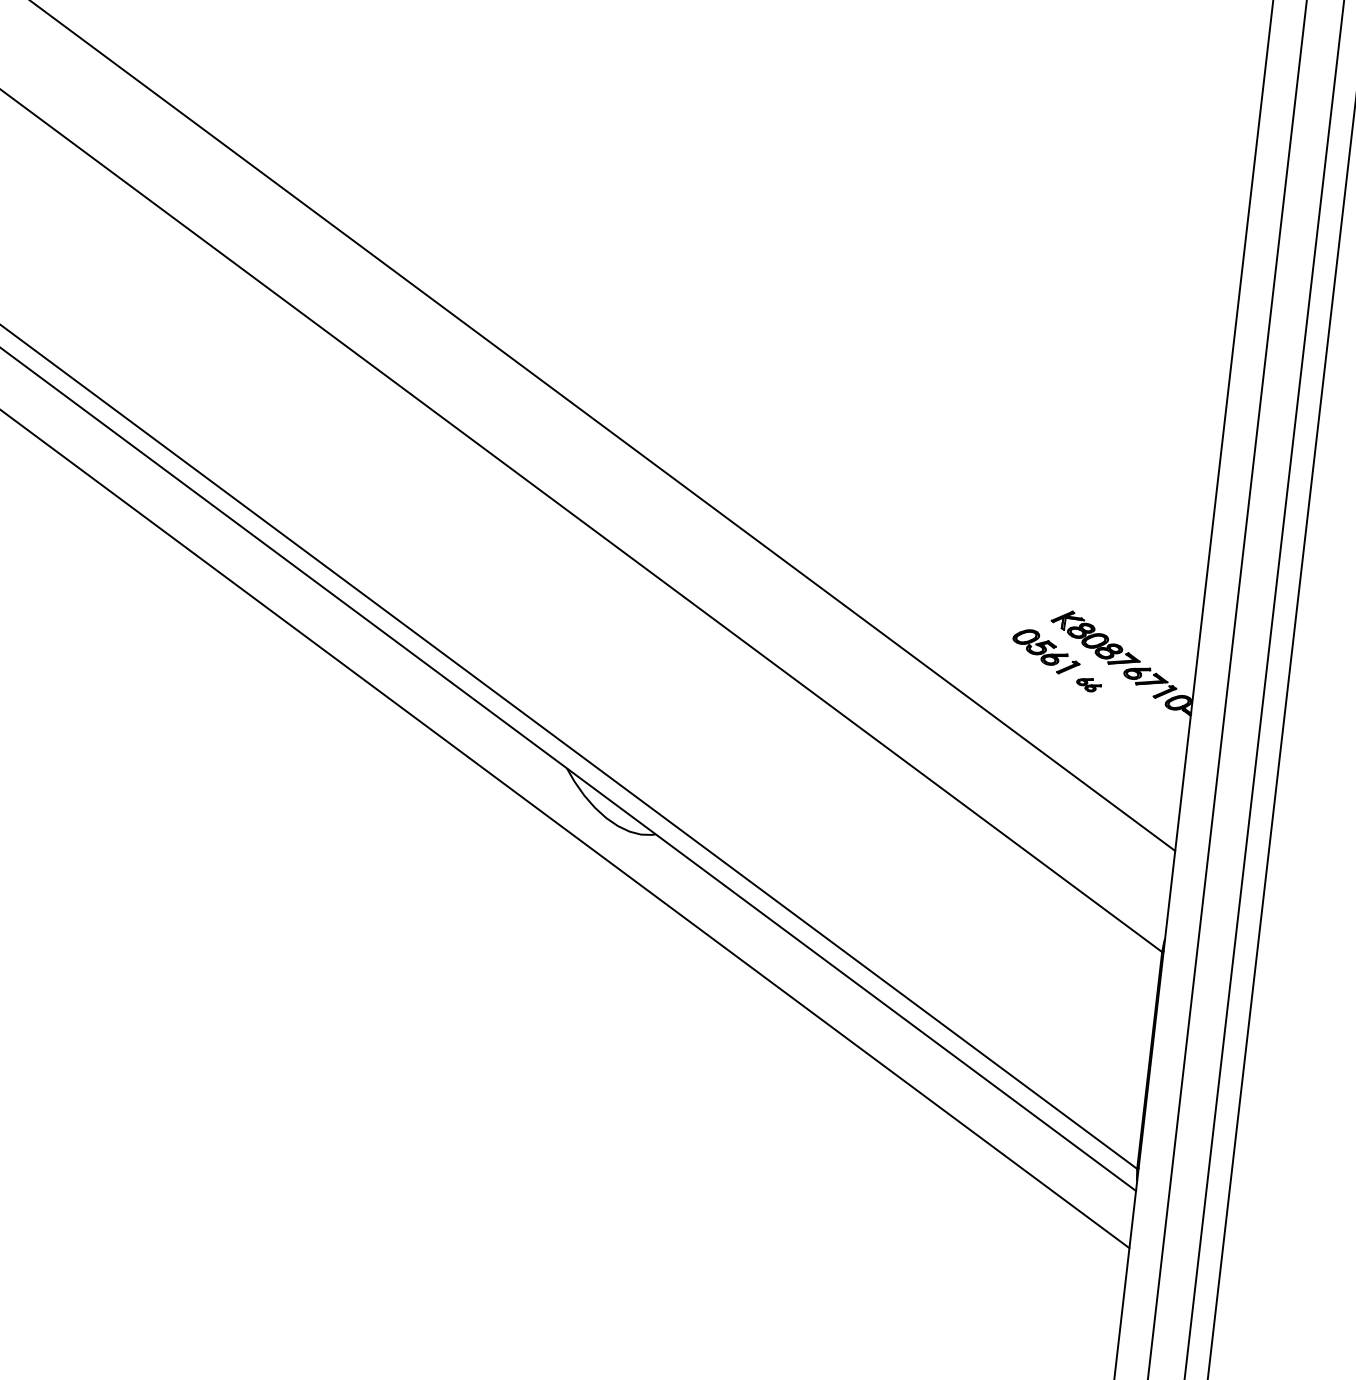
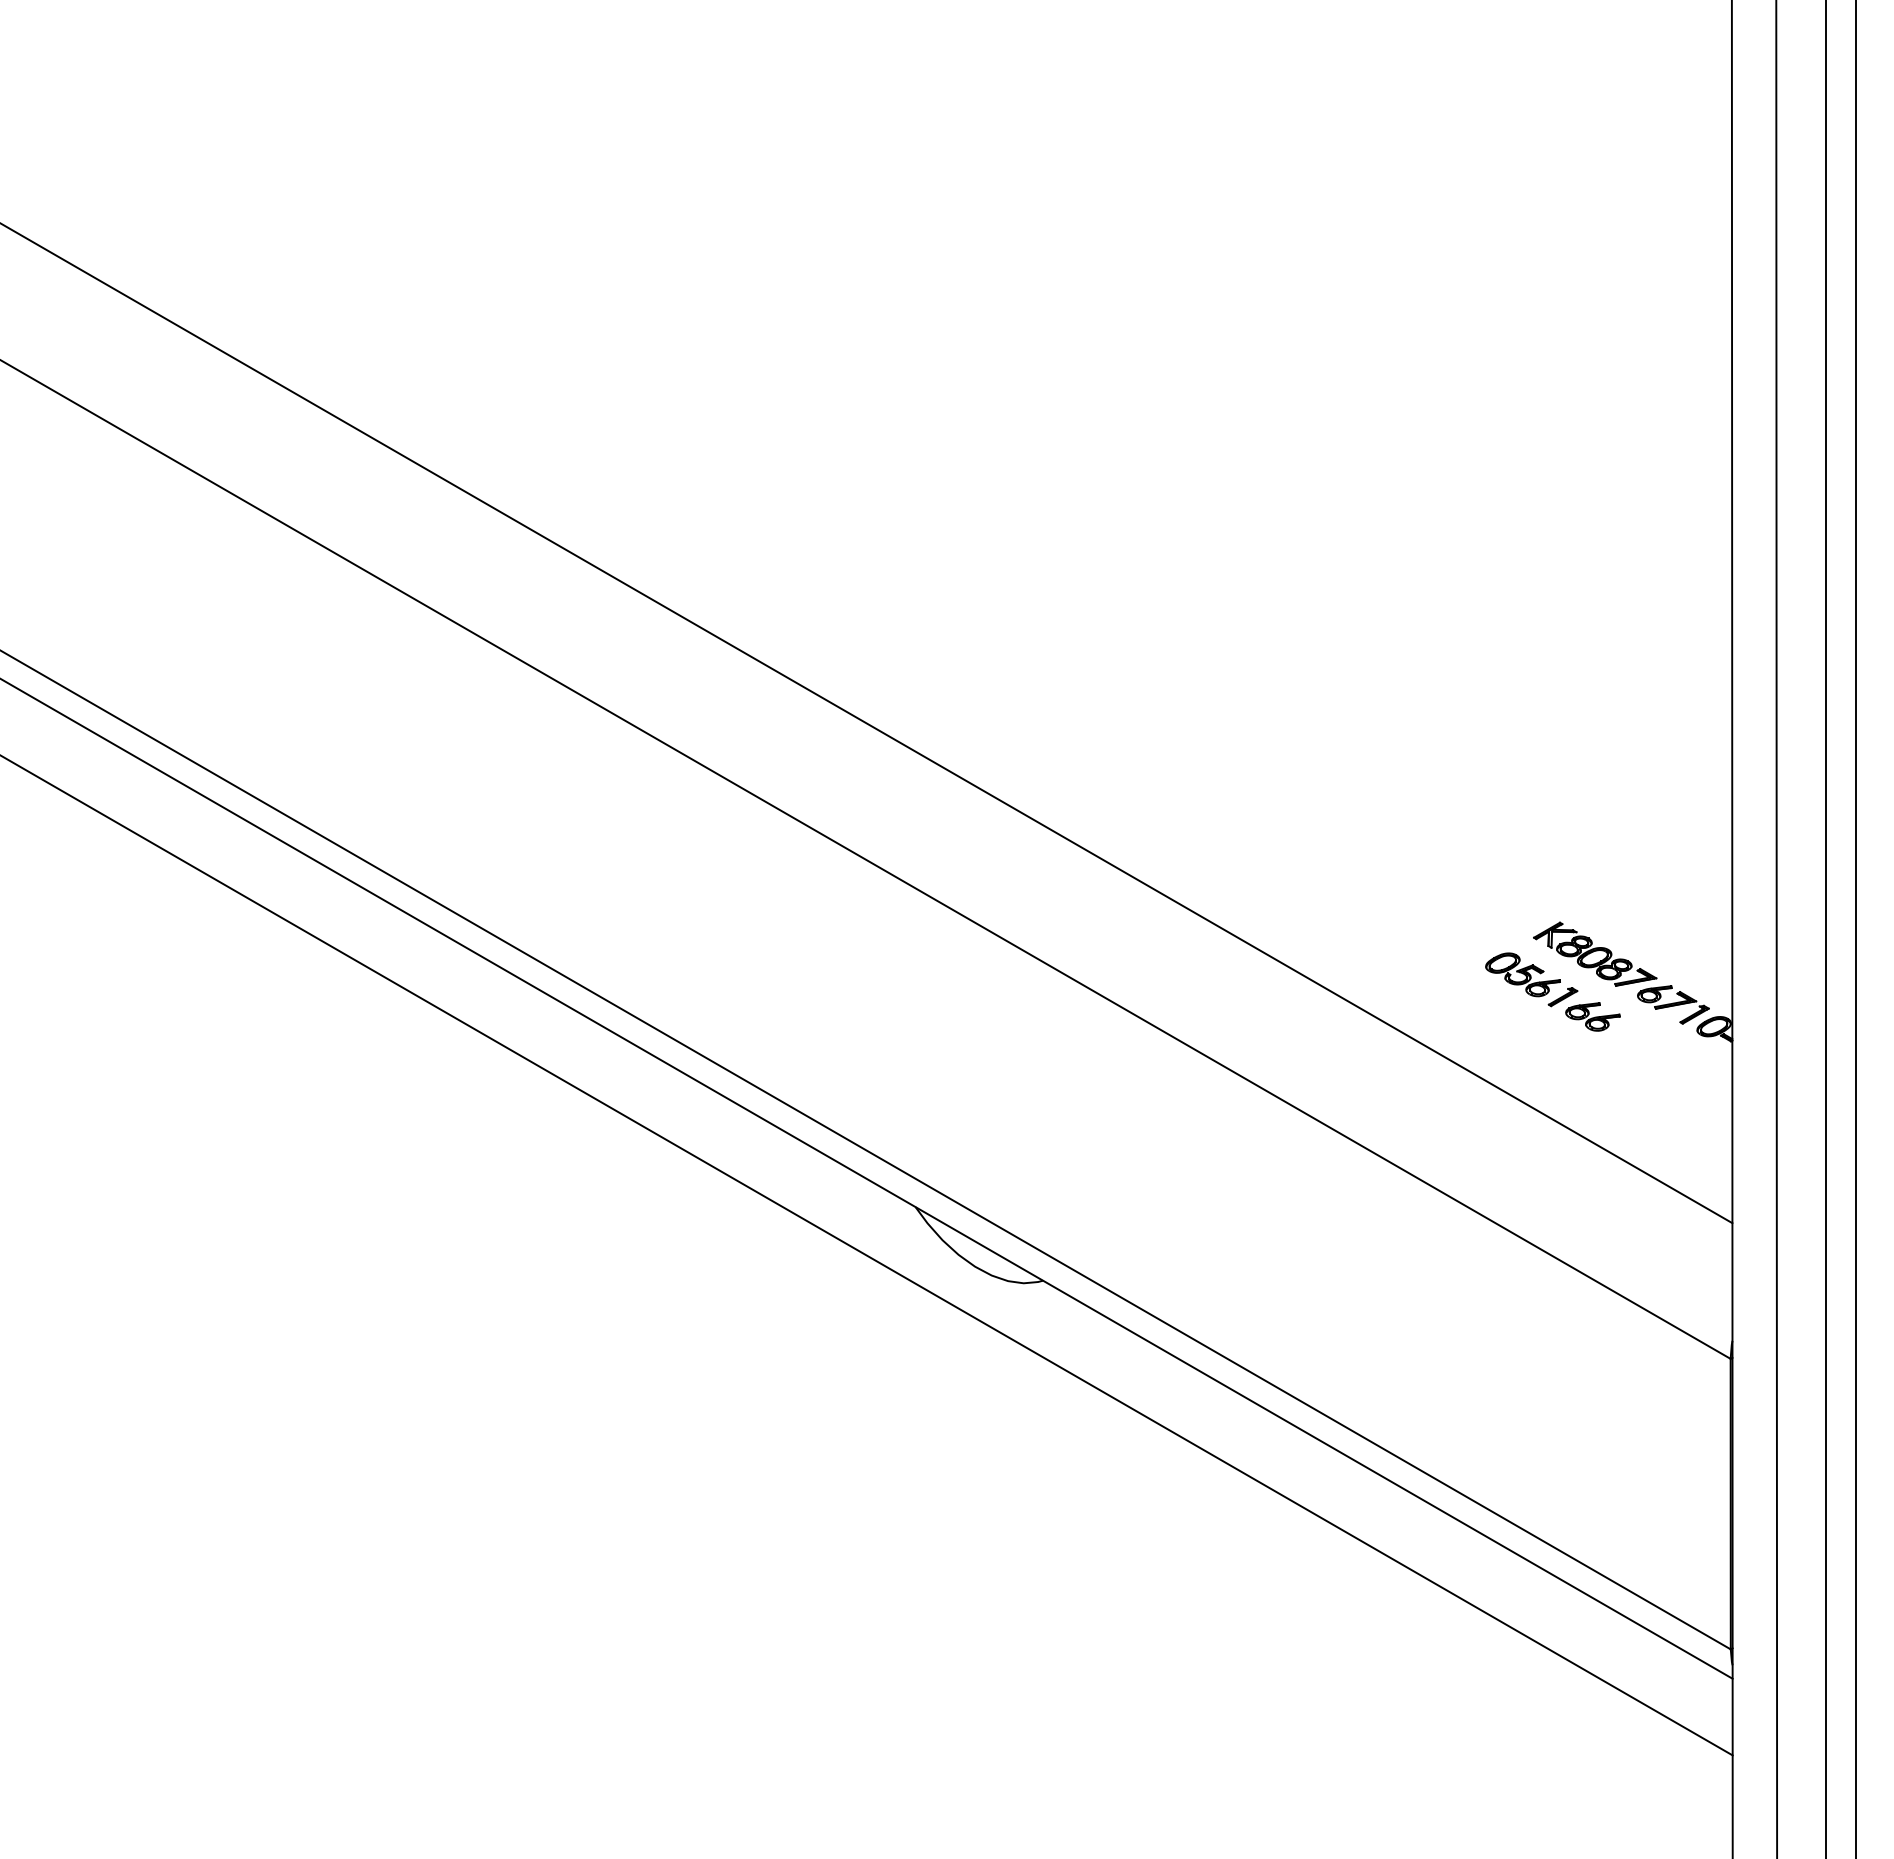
part: (1088, 684) -> (1592, 1016), size x1.67

